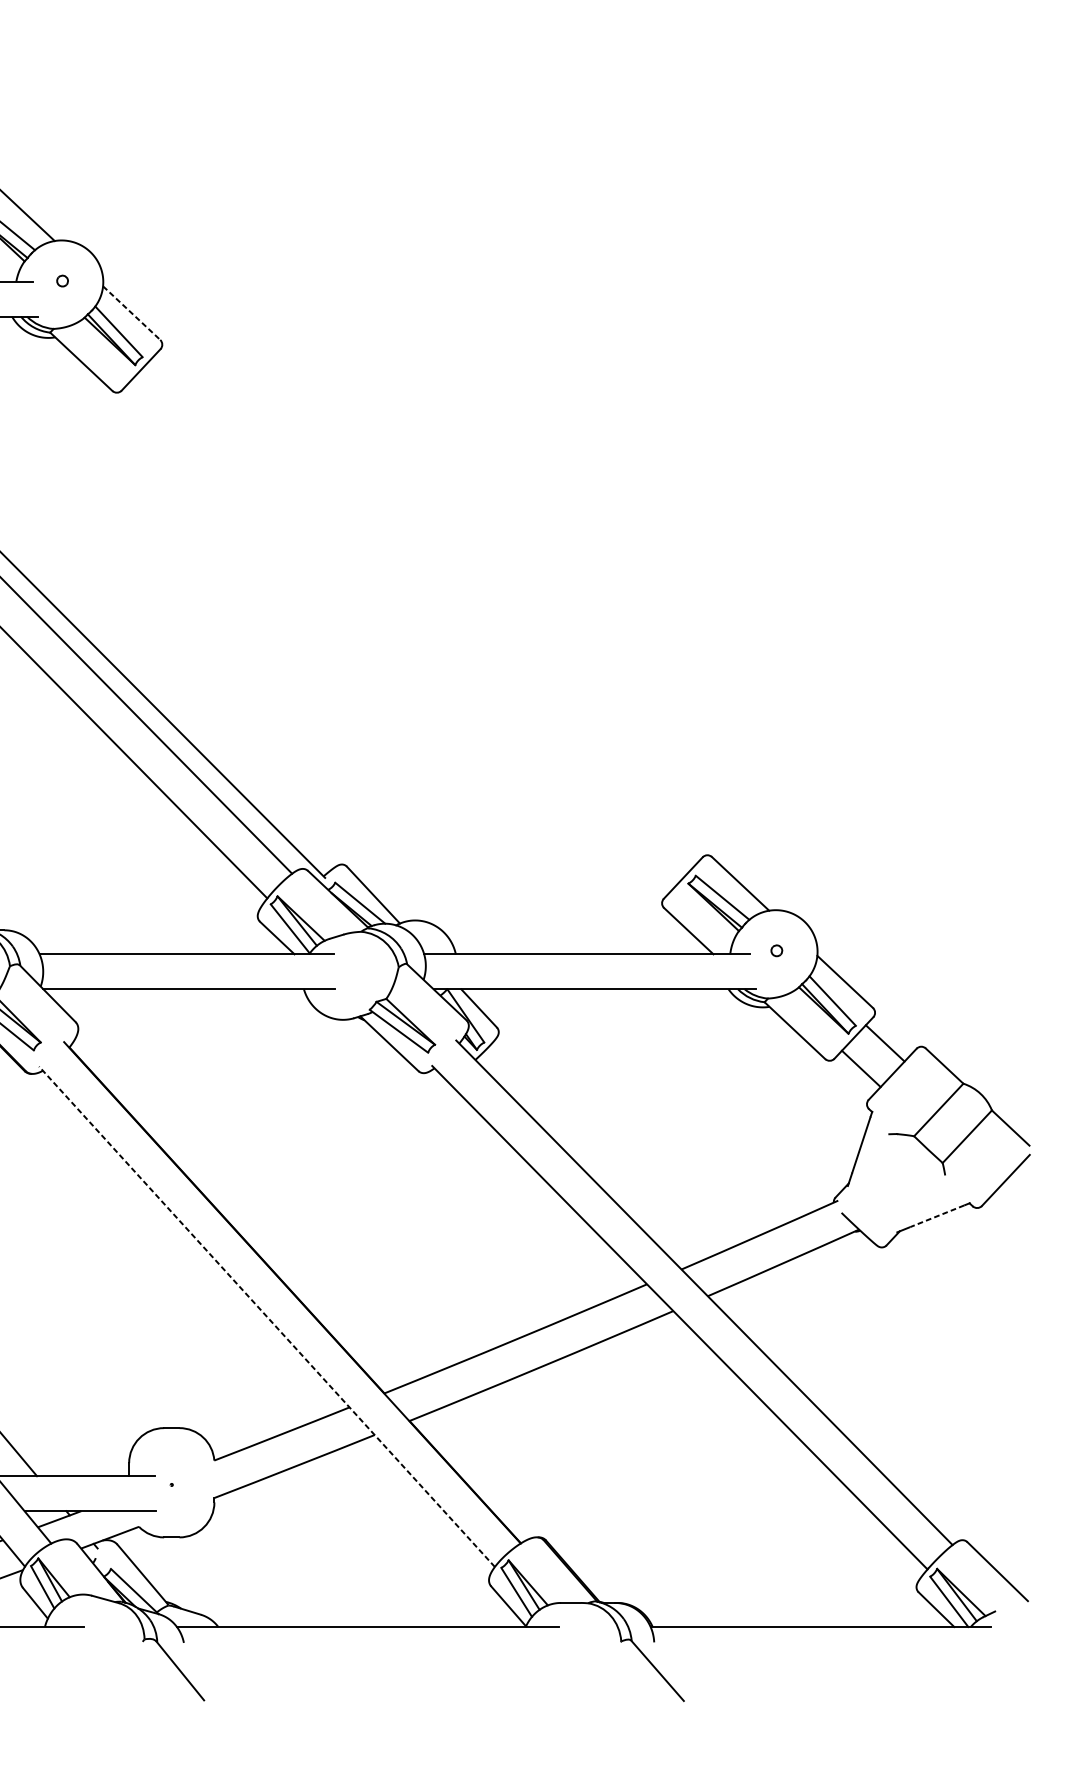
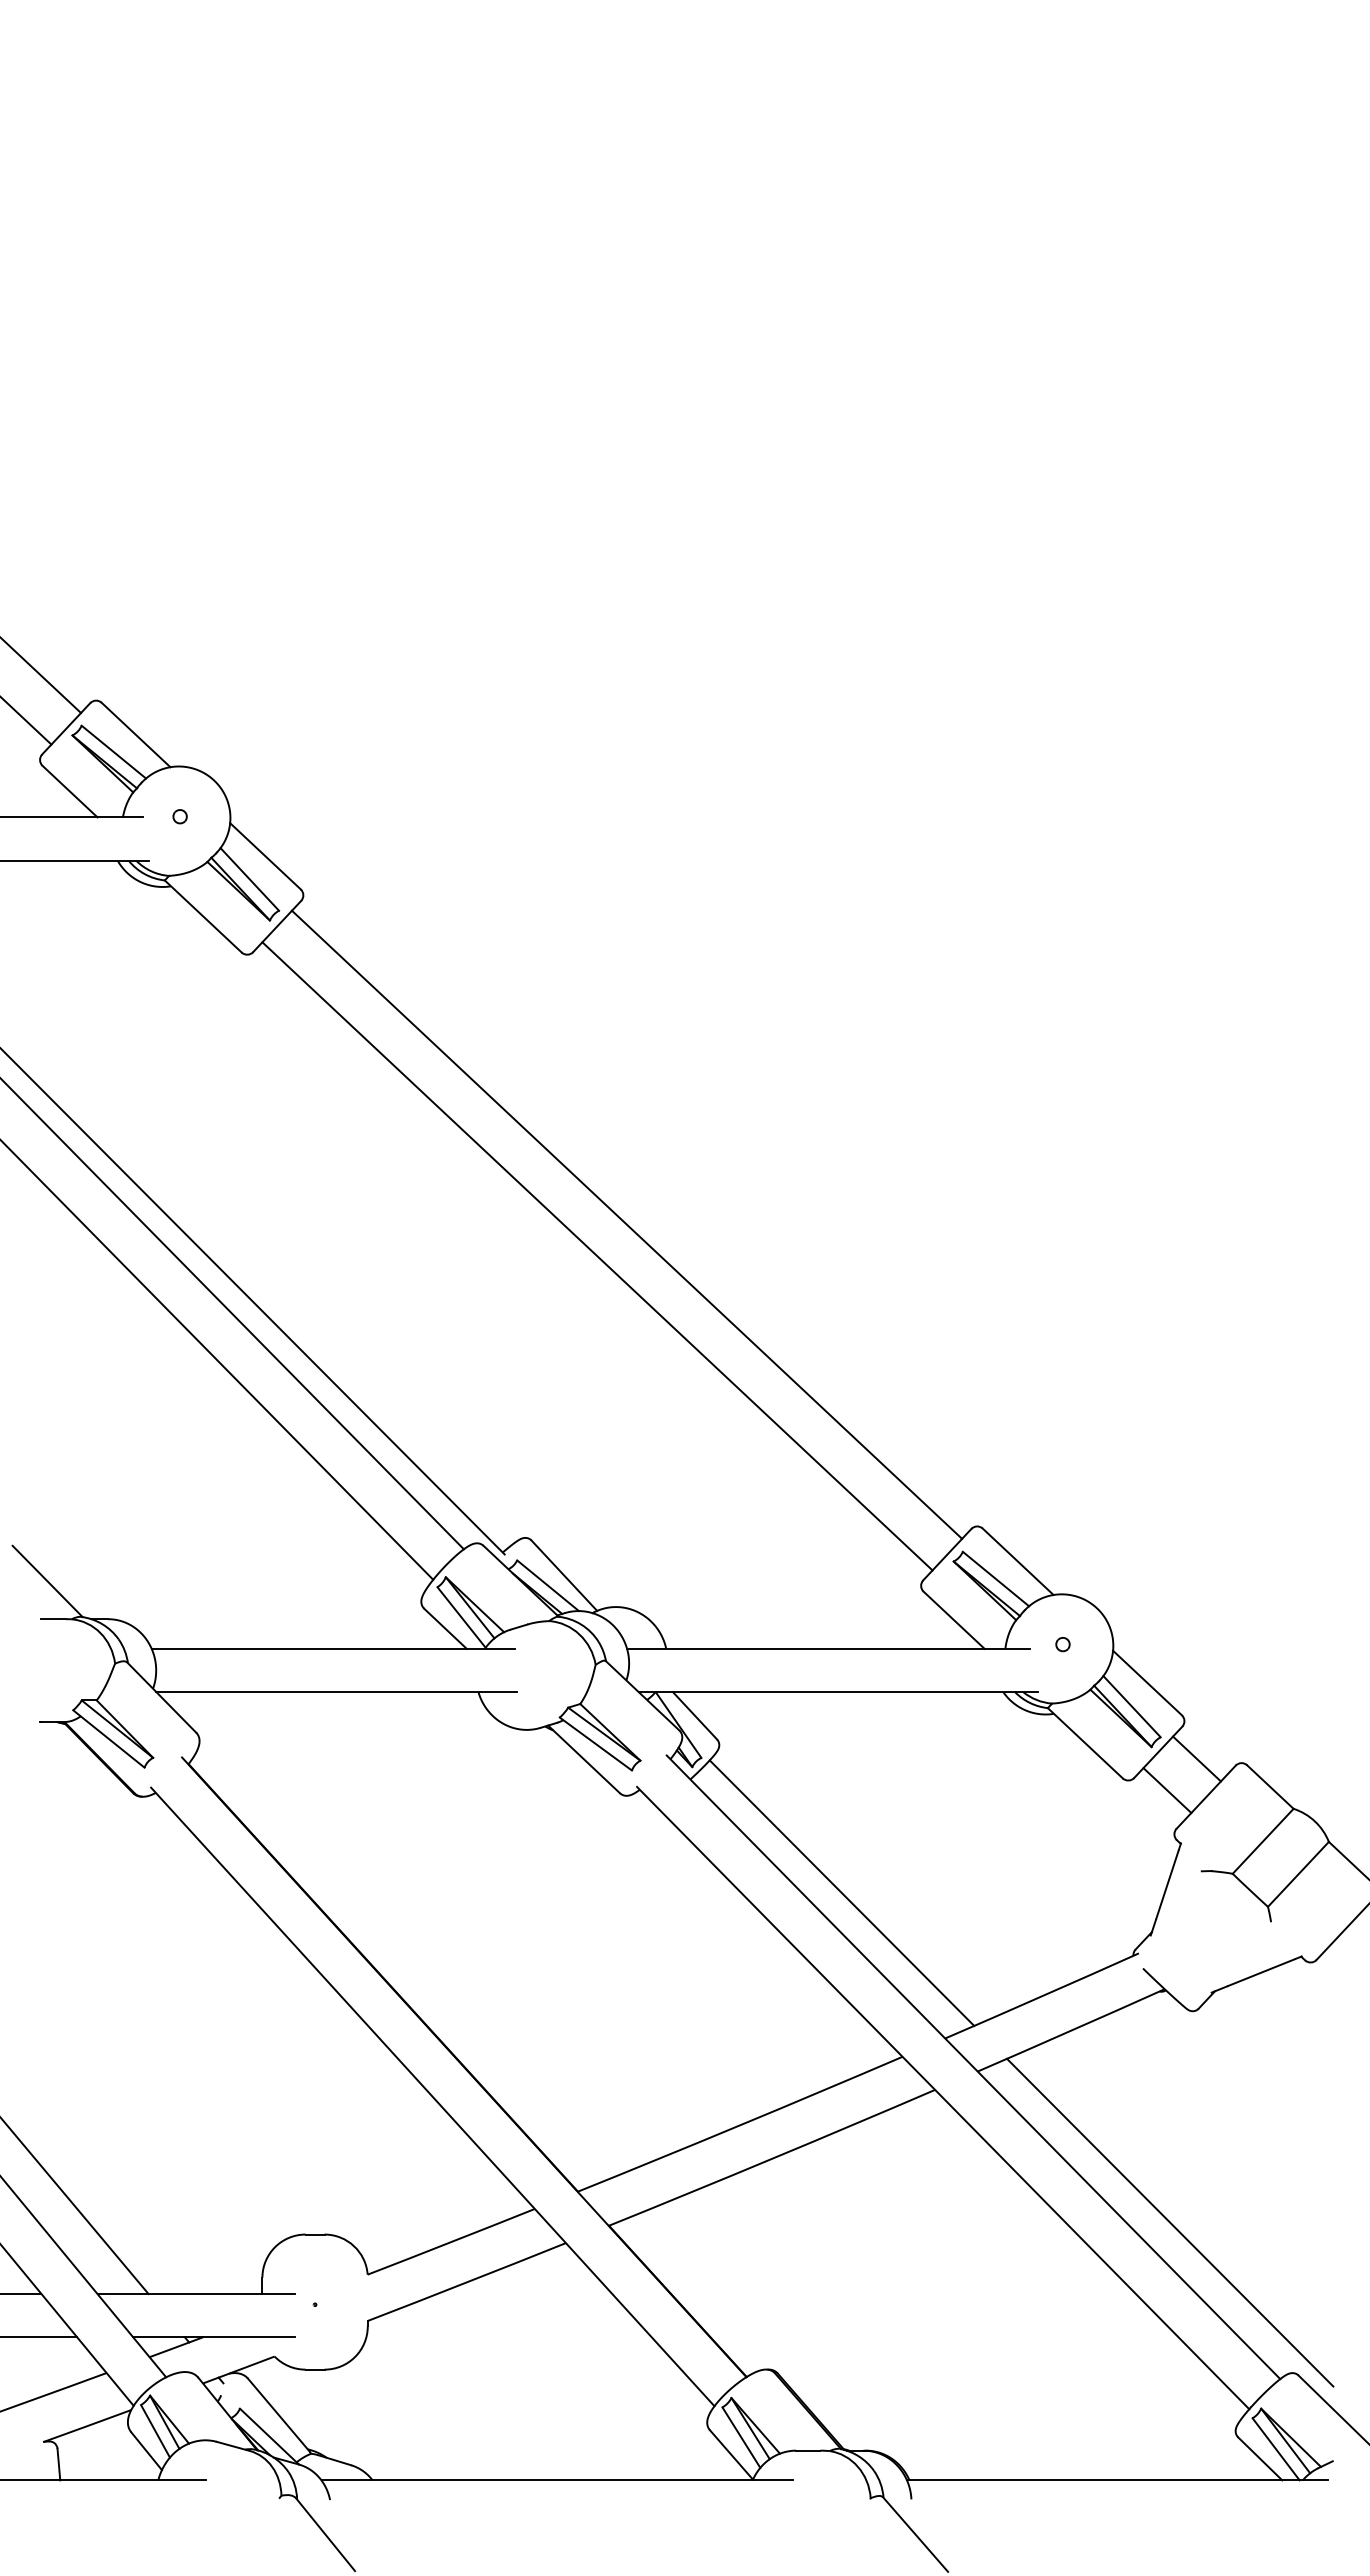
line: (131, 313) -> (265, 856), dashed -> solid
line: (423, 610) -> (626, 1224), added
line: (400, 636) -> (597, 1256), added
line: (597, 1151) -> (841, 1892), added
line: (937, 1216) -> (1261, 1972), dashed -> solid
line: (266, 1316) -> (432, 2096), dashed -> solid
line: (863, 1418) -> (1169, 2222), added

